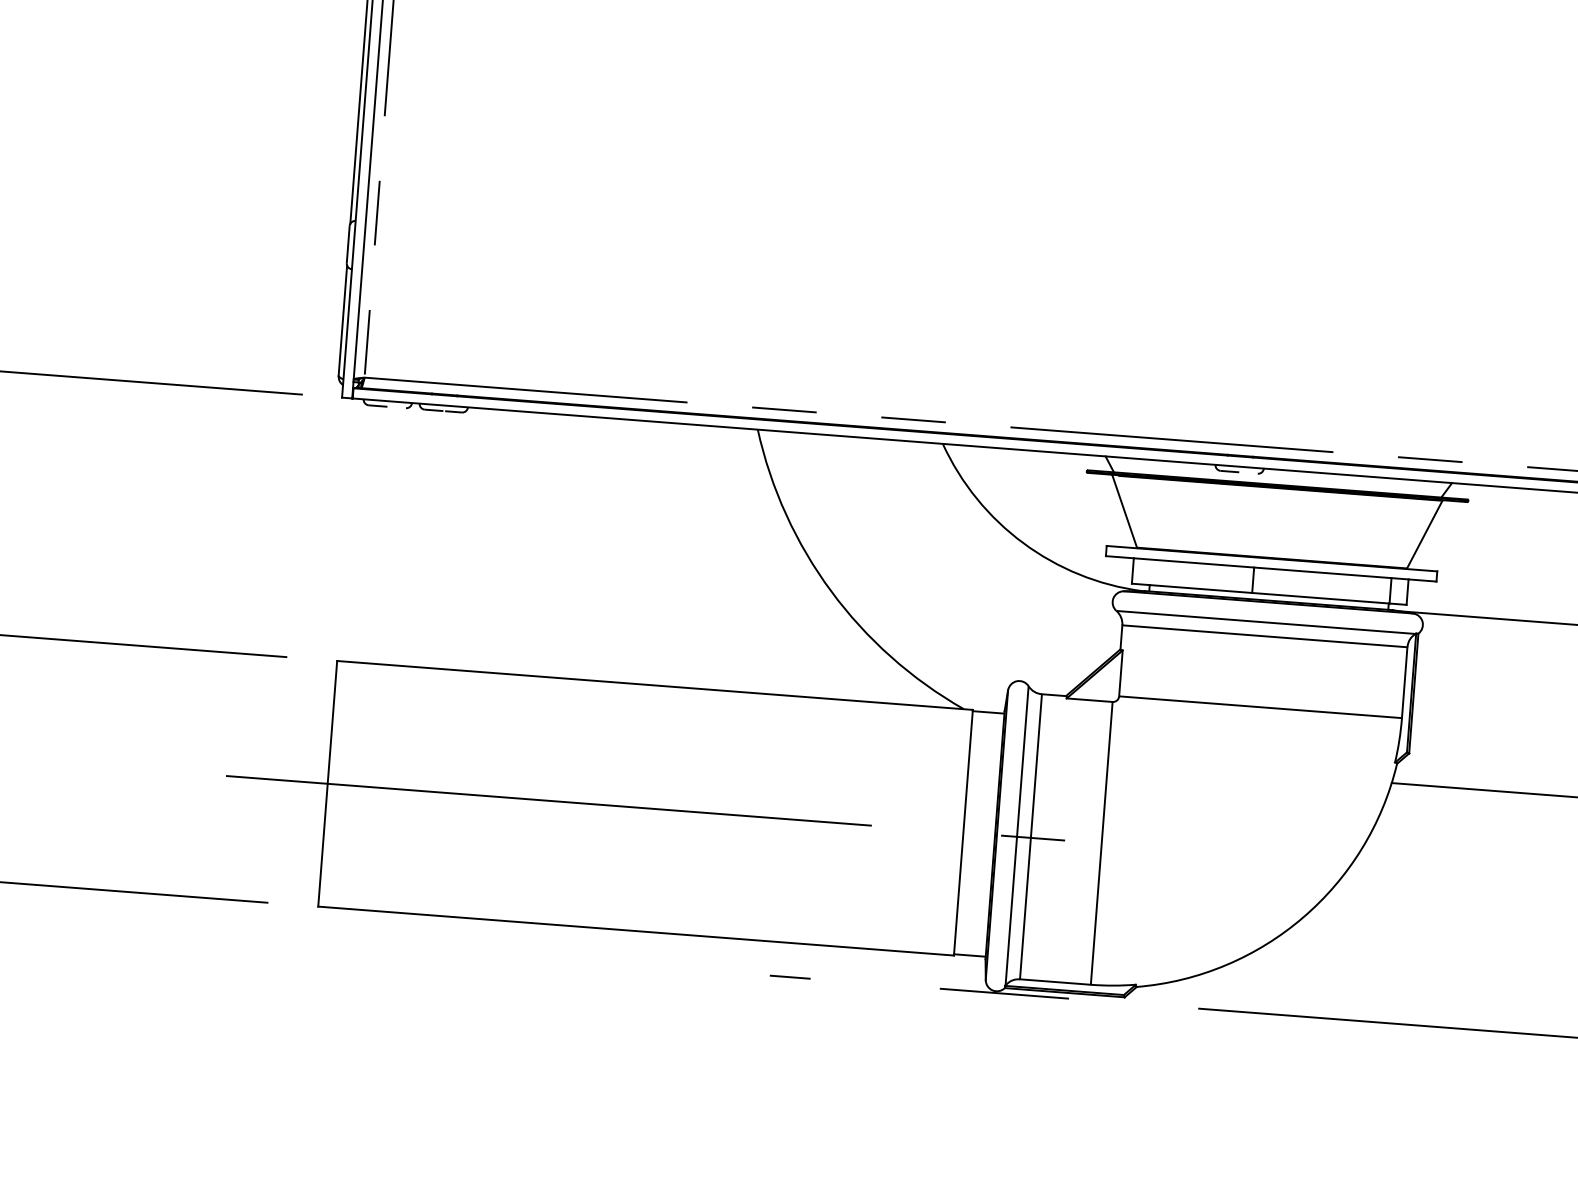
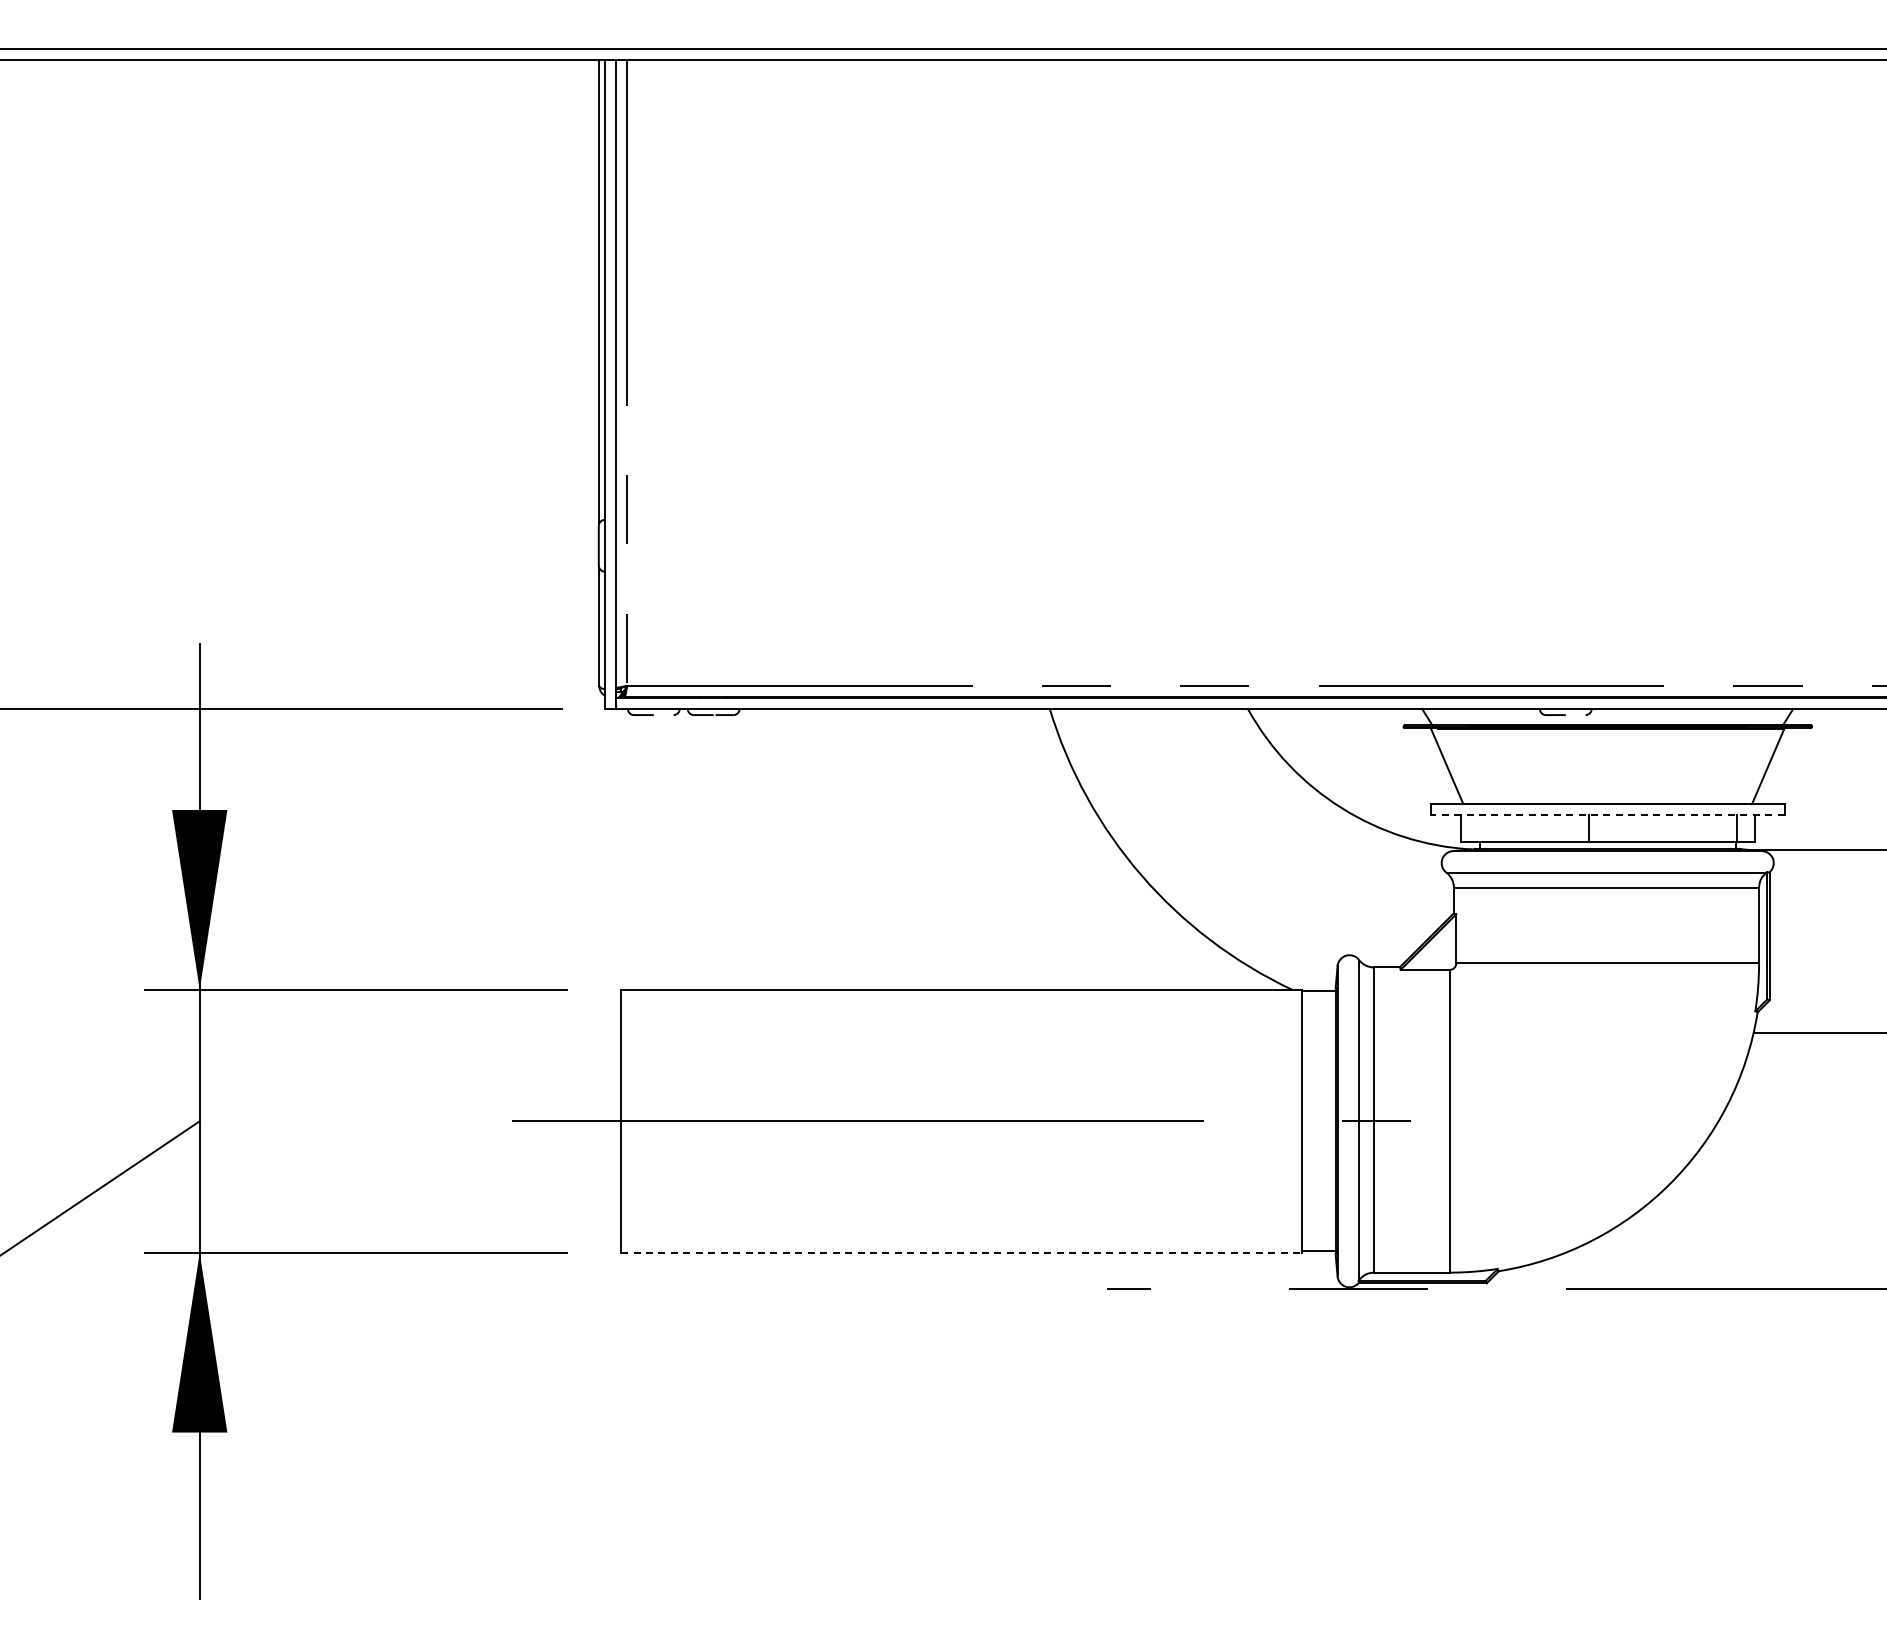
line: (1271, 569) -> (1607, 815), solid -> dashed
line: (636, 930) -> (961, 1252), solid -> dashed

